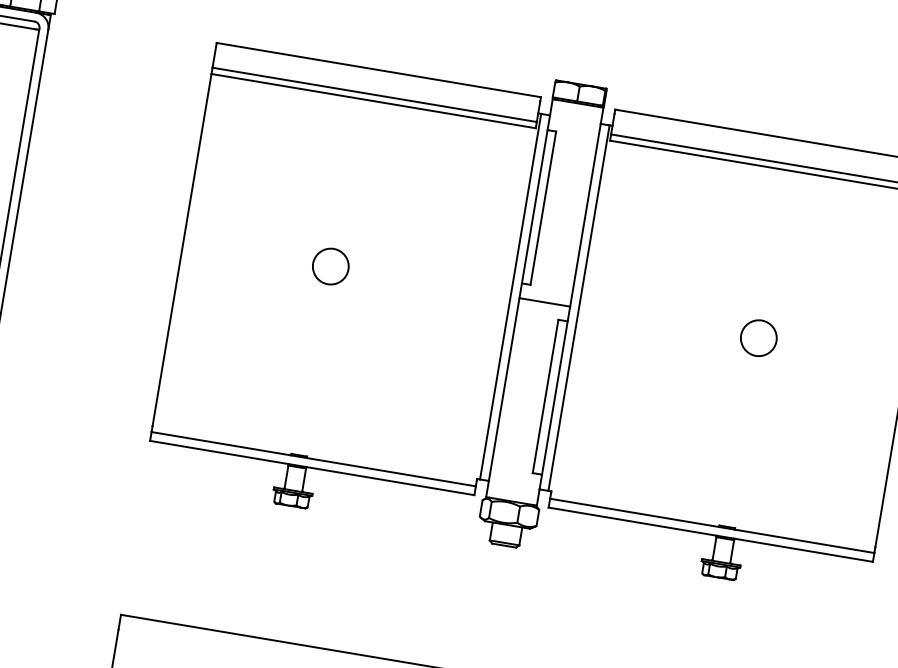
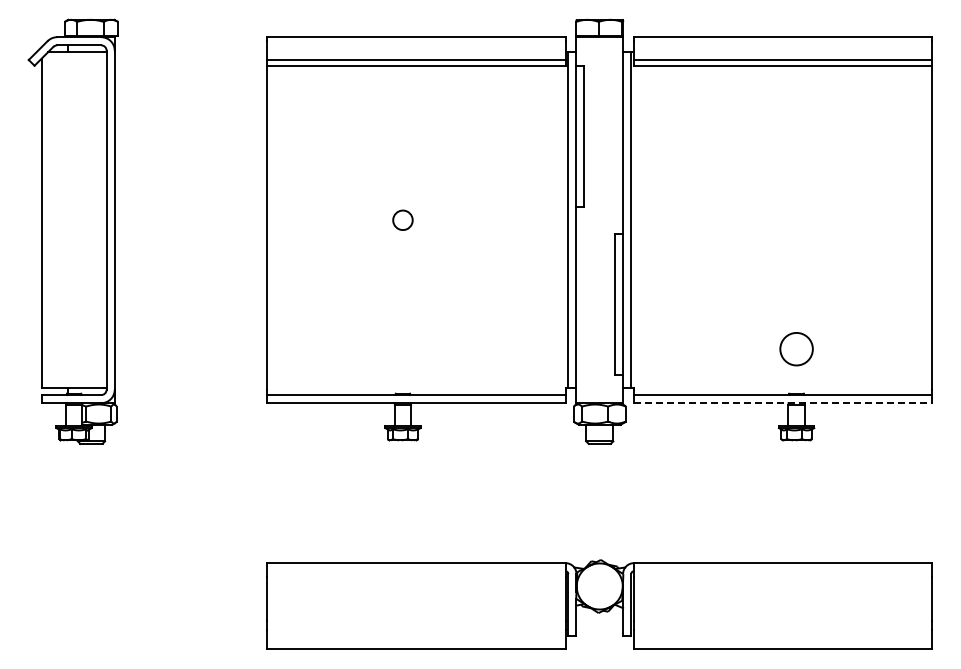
circle: (330, 266) -> (402, 220), size x0.6
line: (544, 302) -> (599, 220), removed
circle: (758, 338) -> (796, 349), moved
line: (711, 535) -> (783, 403), solid -> dashed

